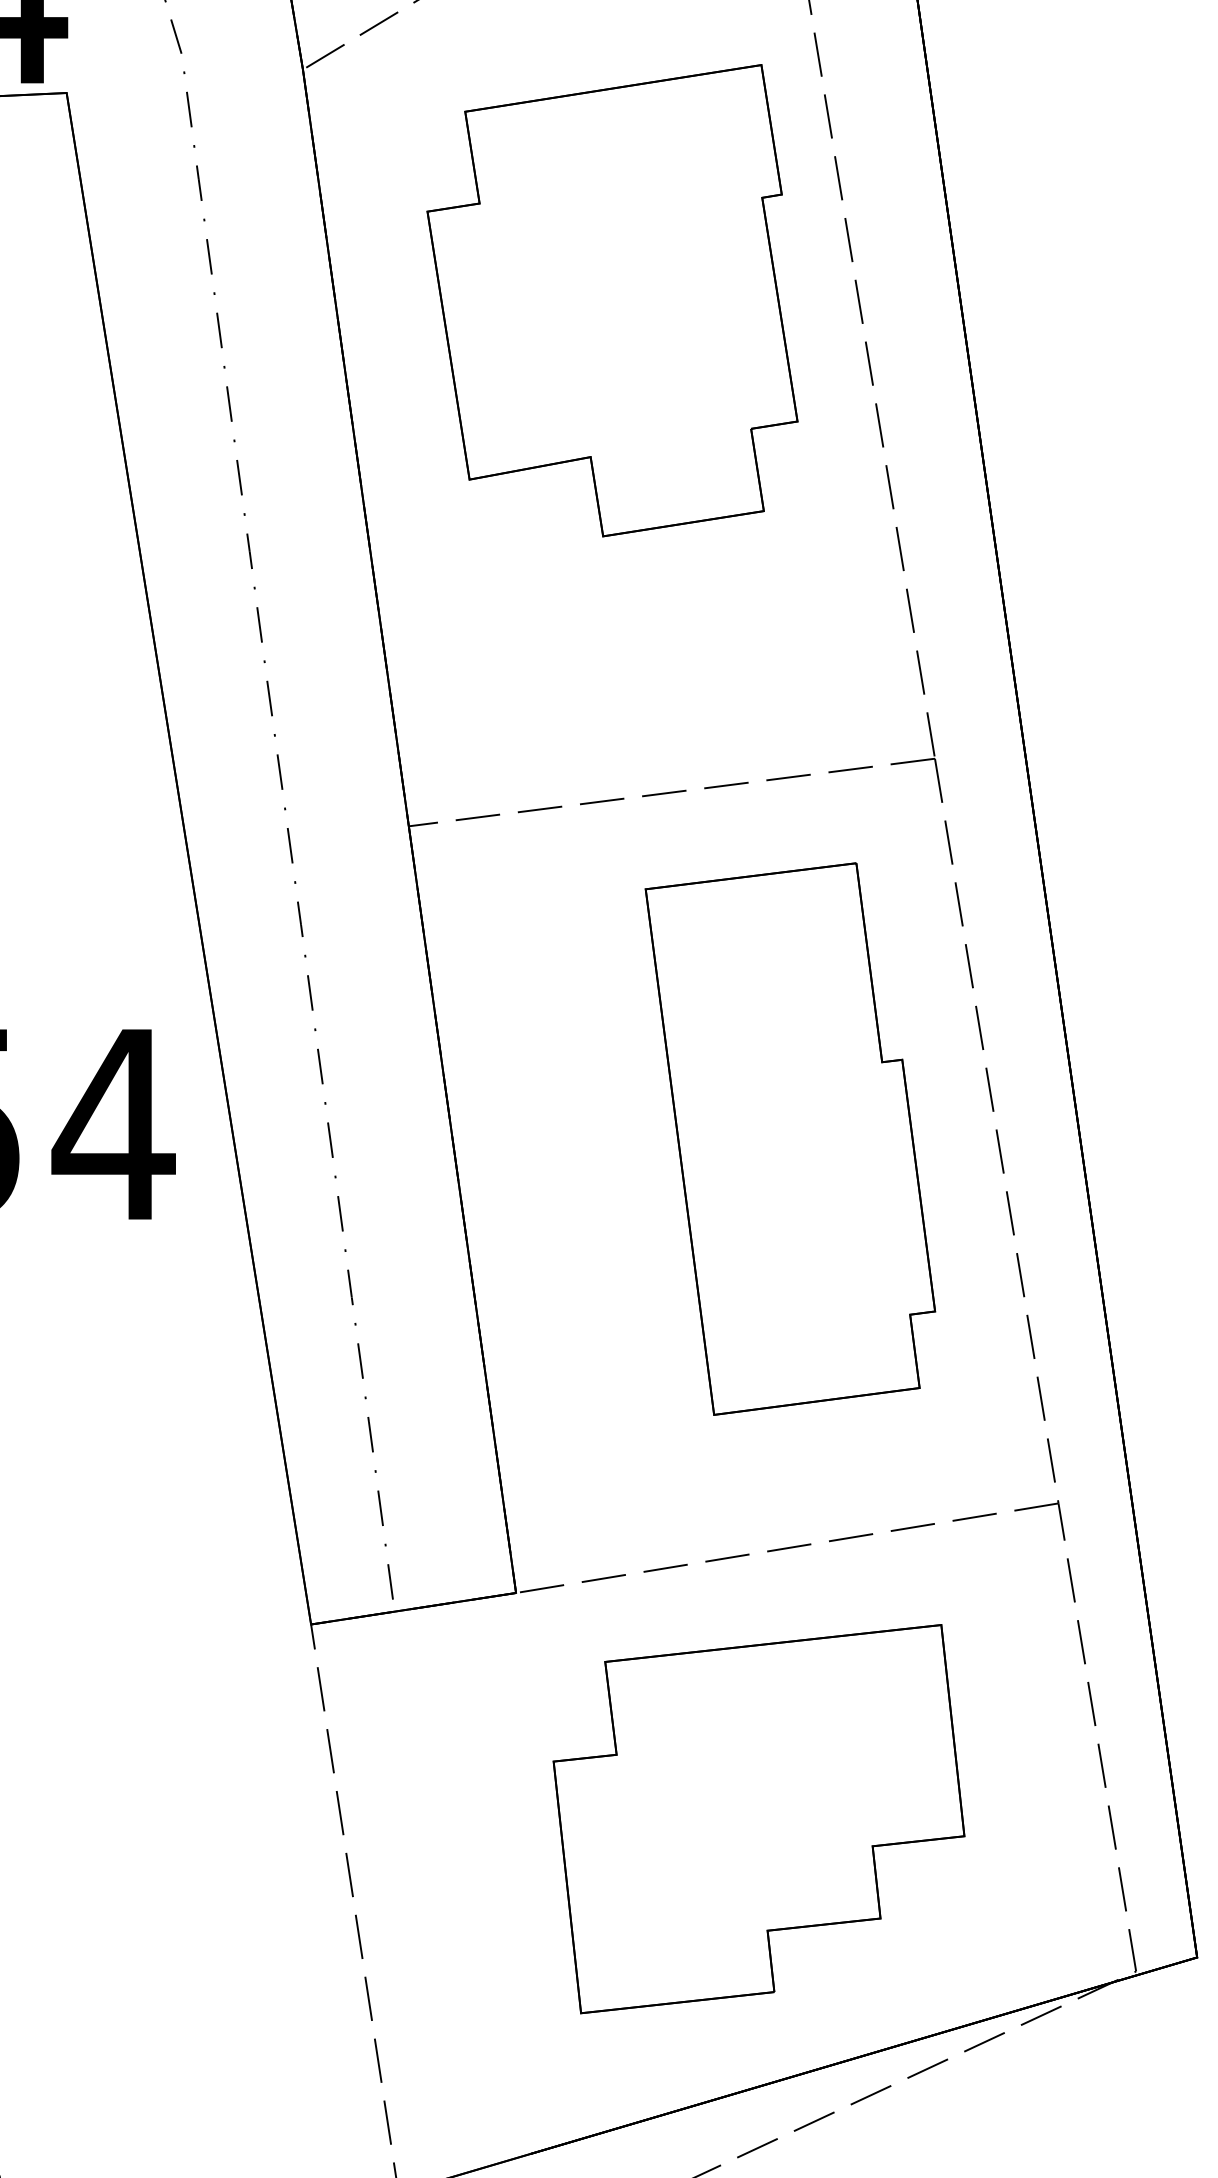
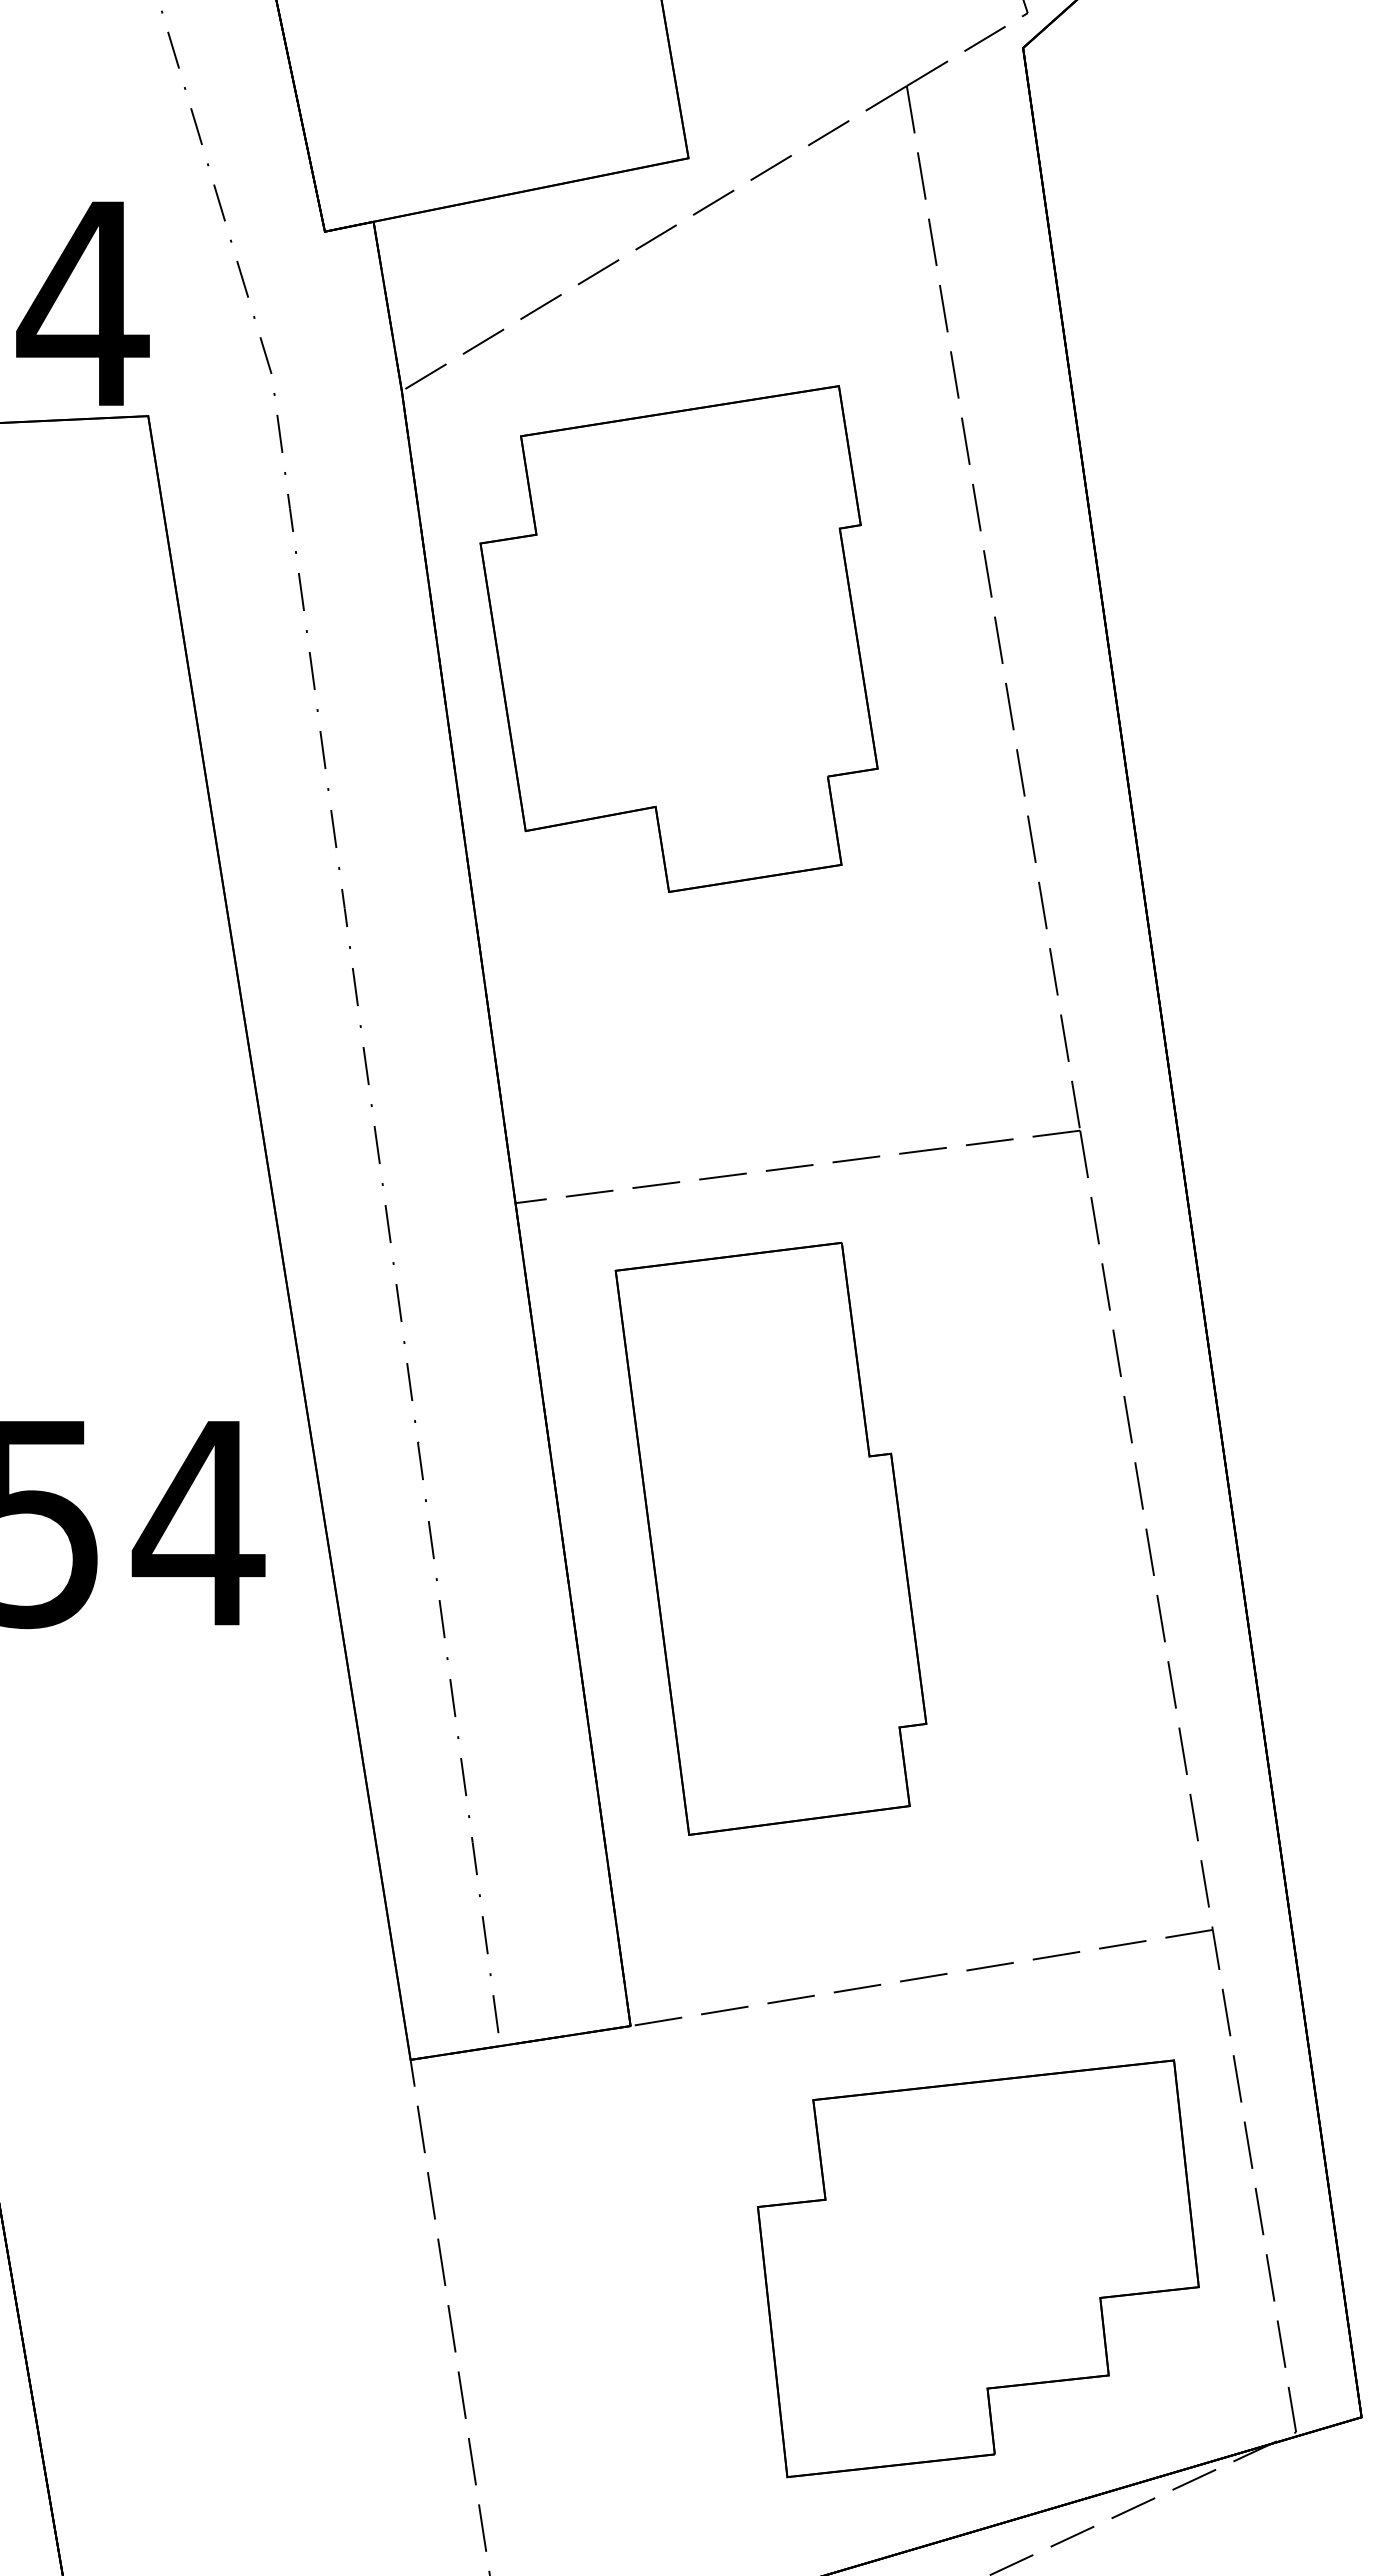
part: (611, 300) -> (678, 638), moved
part: (789, 1138) -> (770, 1538), moved
part: (759, 1818) -> (978, 2268), moved

